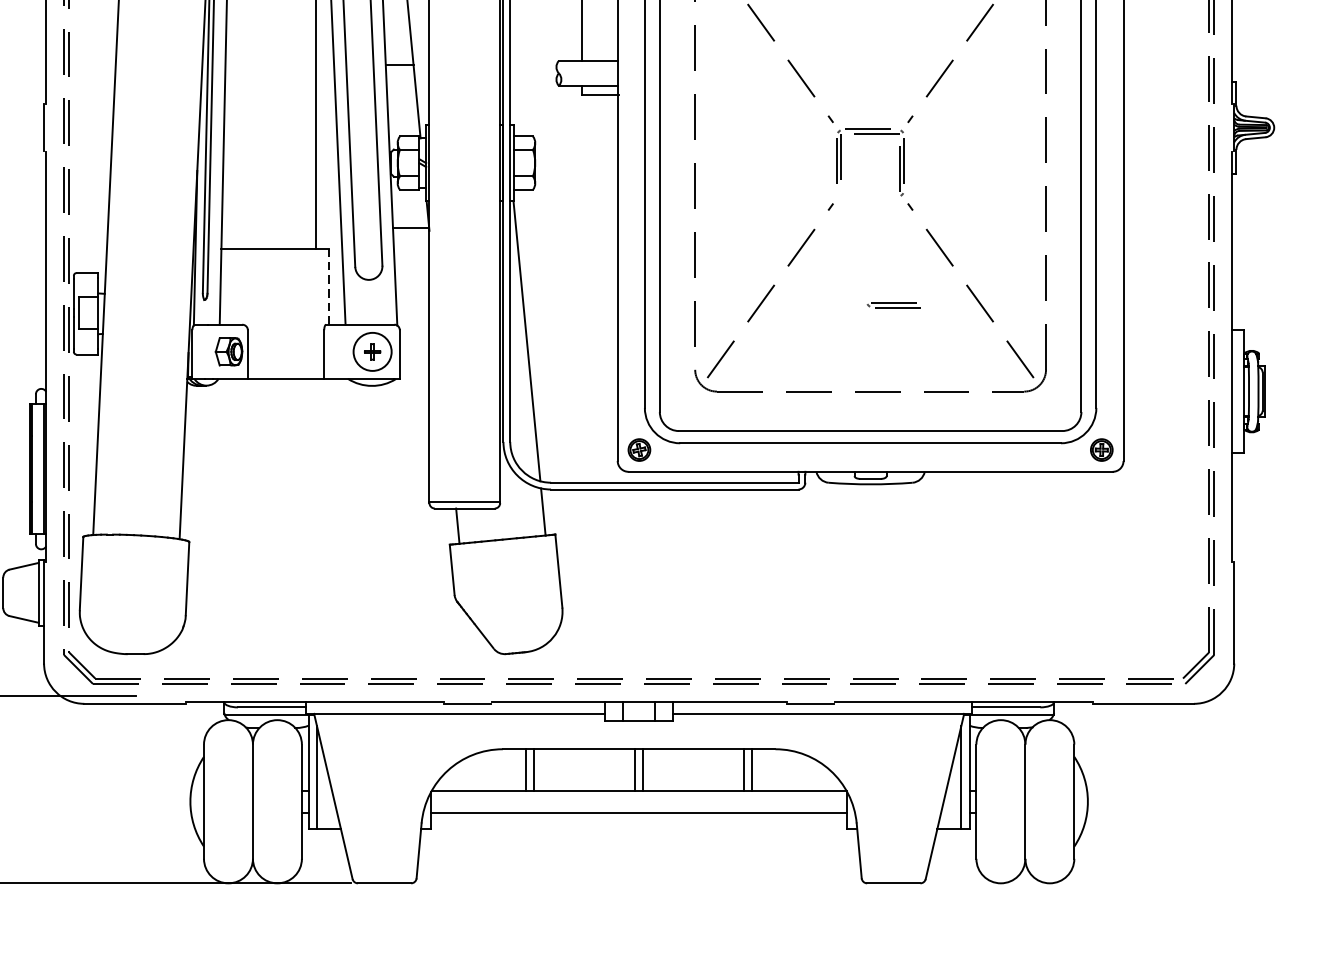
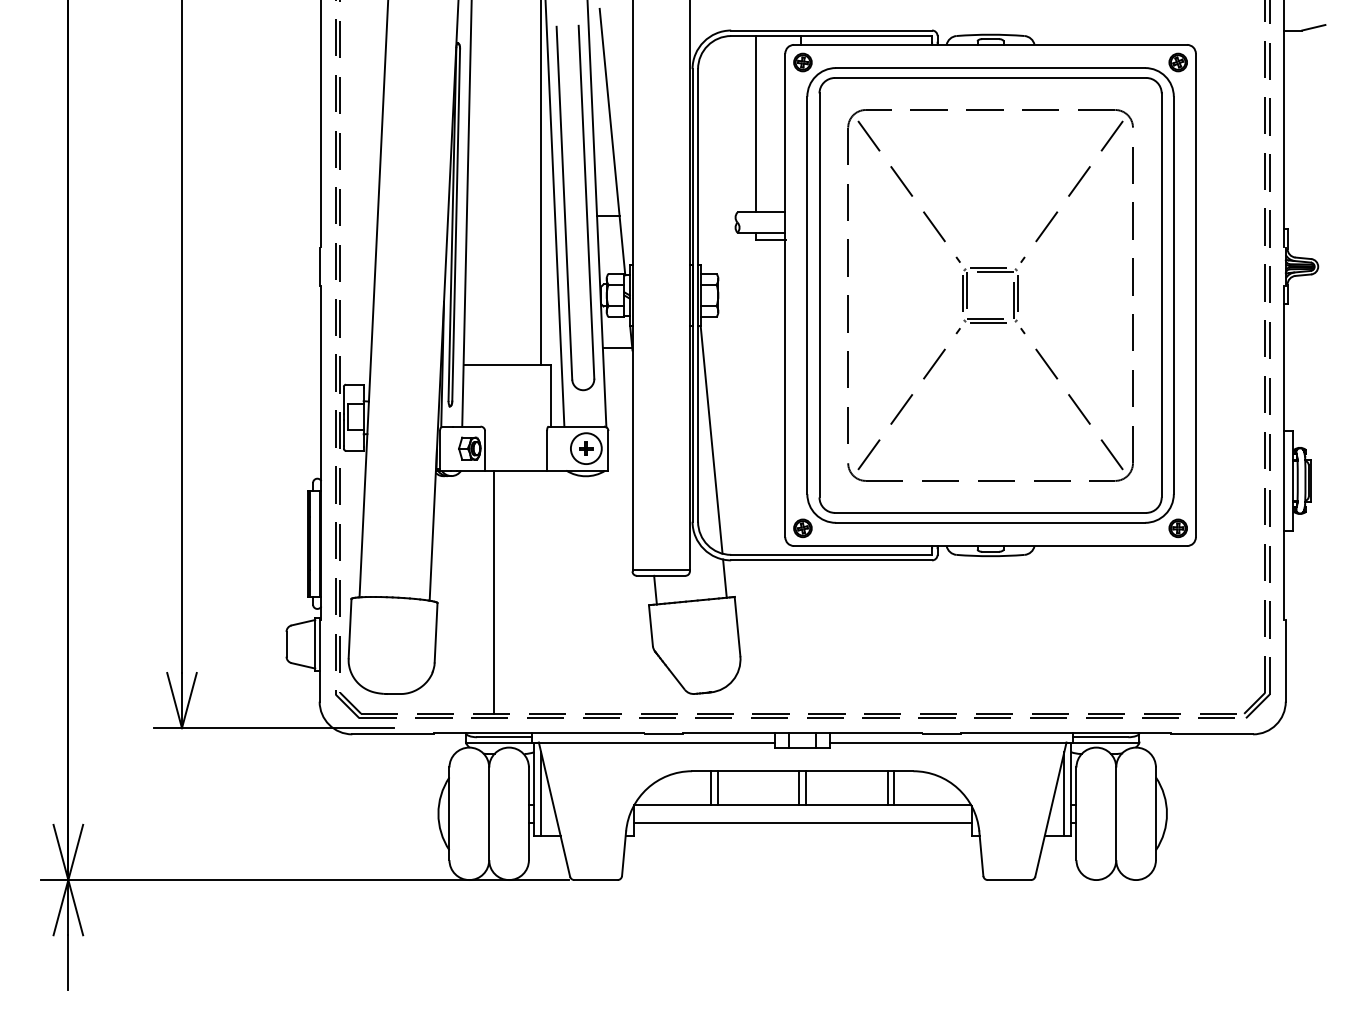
line: (329, 286) -> (551, 395), dashed -> solid
part: (892, 304) -> (984, 320), moved
line: (258, 527) -> (493, 591), added

